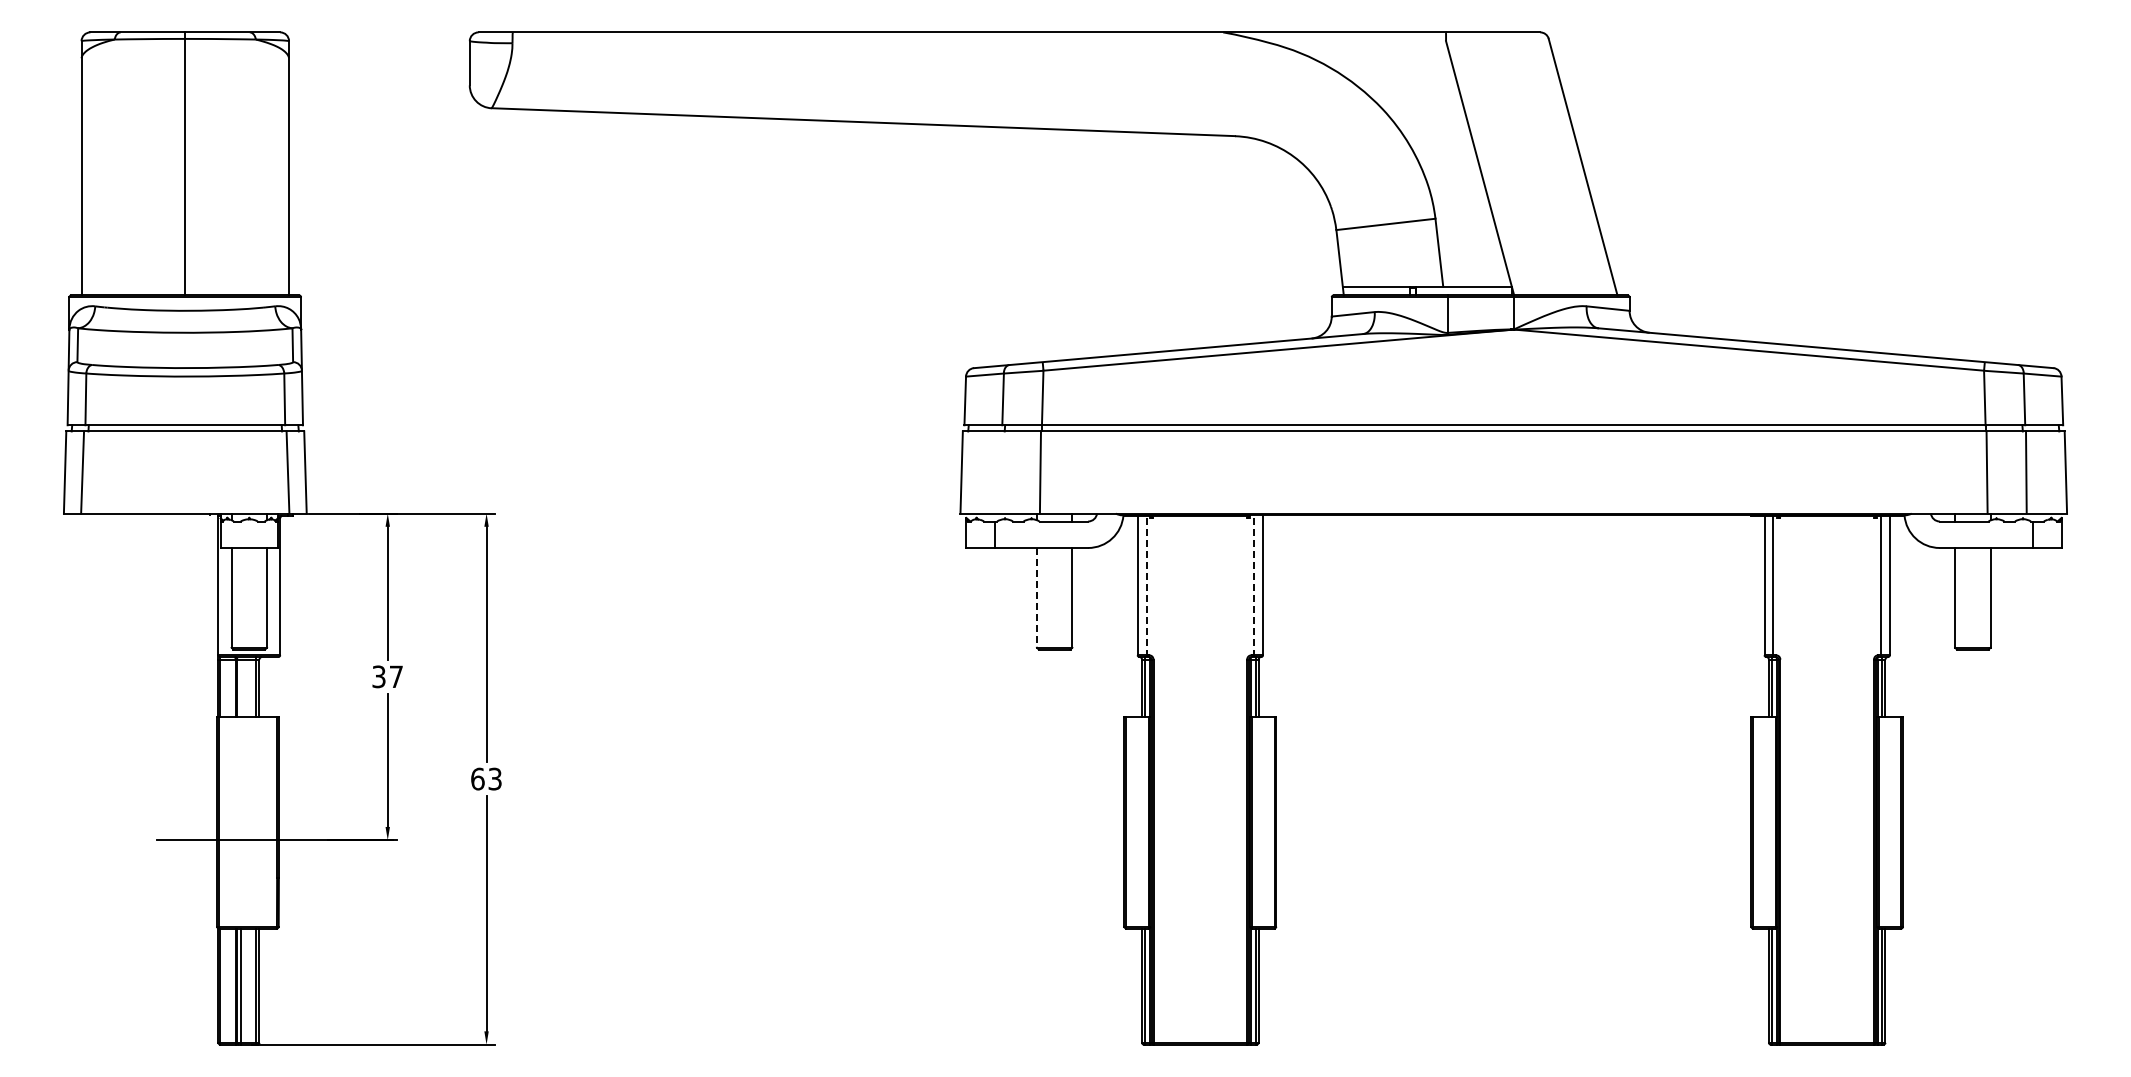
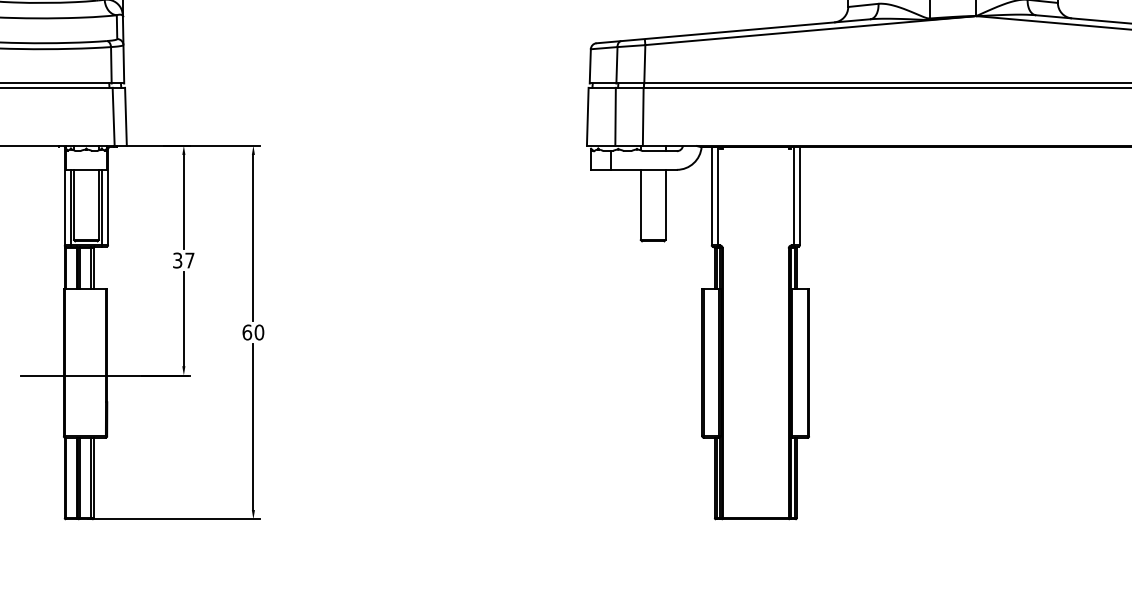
line: (1000, 472) -> (615, 116), added
line: (1146, 586) -> (717, 196), dashed -> solid
line: (1254, 586) -> (793, 196), dashed -> solid
line: (1037, 597) -> (641, 204), dashed -> solid
line: (227, 602) -> (71, 208), added
line: (271, 602) -> (102, 208), added
line: (240, 686) -> (80, 267), added
text: (494, 778) -> (258, 332), 63 -> 60

